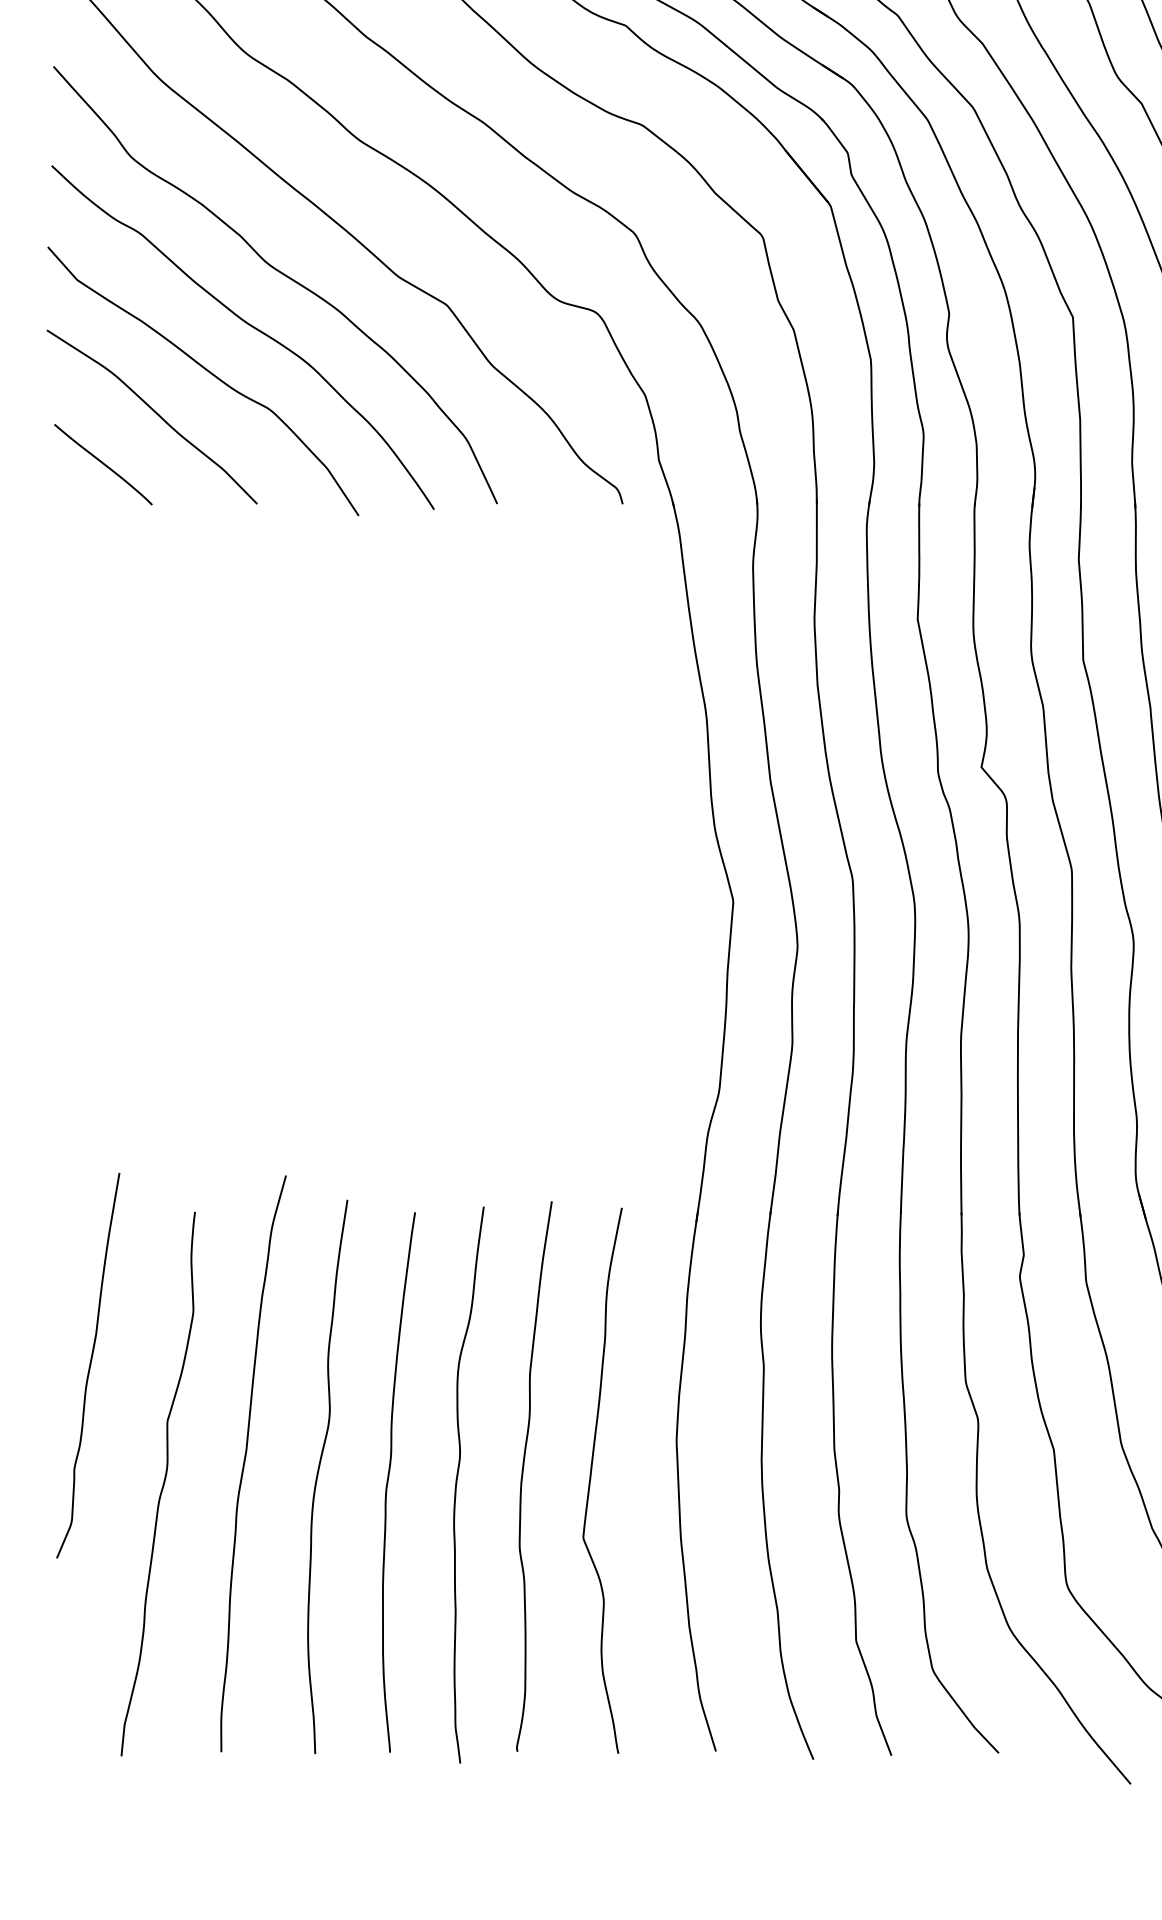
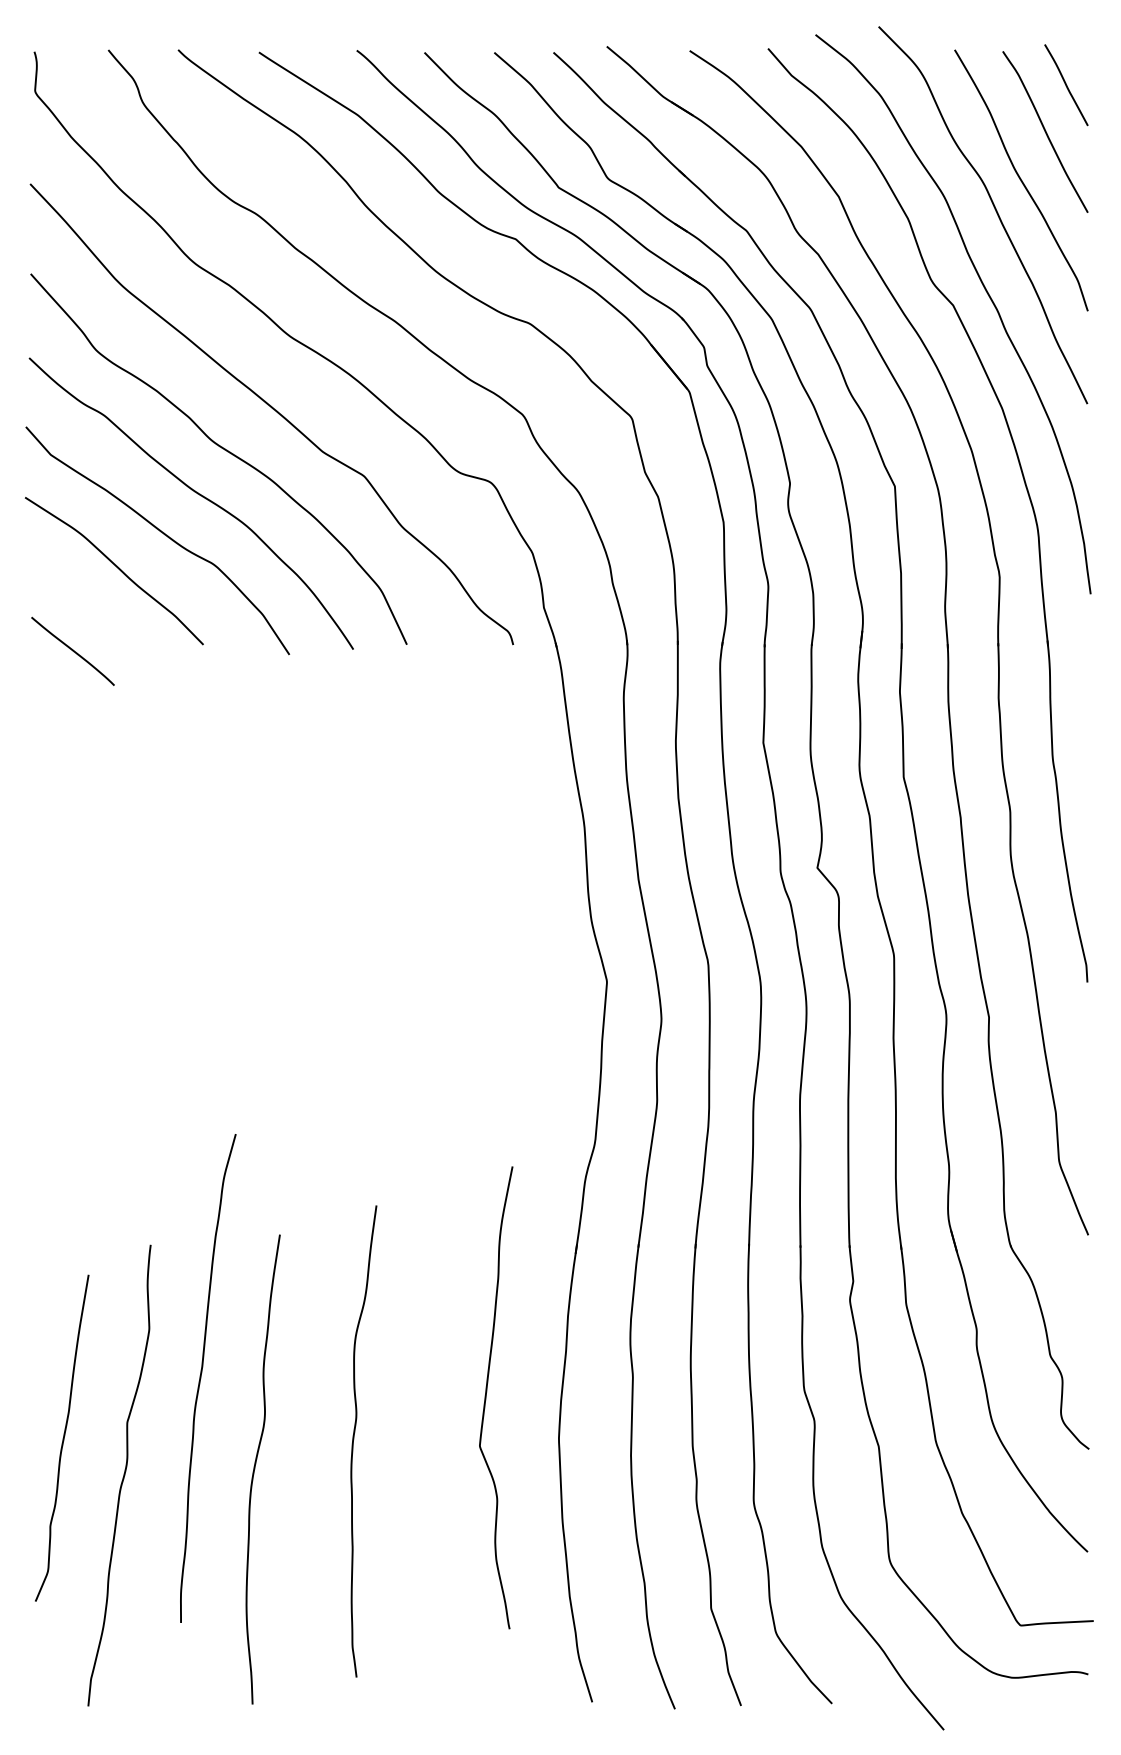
curve: (102, 463) -> (72, 650), moved
curve: (89, 1364) -> (63, 1437), moved
curve: (245, 1463) -> (201, 1378), moved
curve: (523, 1474) -> (429, 1467), removed
curve: (389, 1479) -> (315, 1471), removed
curve: (591, 1480) -> (486, 1397), moved
curve: (457, 1482) -> (354, 1439), moved

